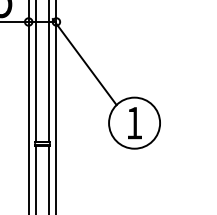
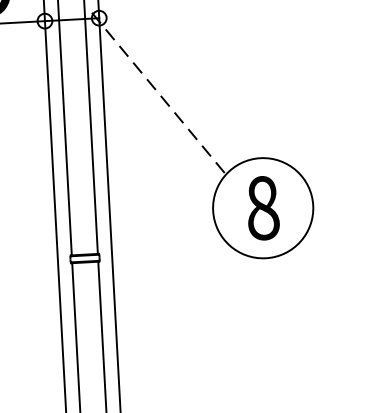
line: (84, 62) -> (158, 94), solid -> dashed
text: (134, 122) -> (262, 206), 1 -> 8

